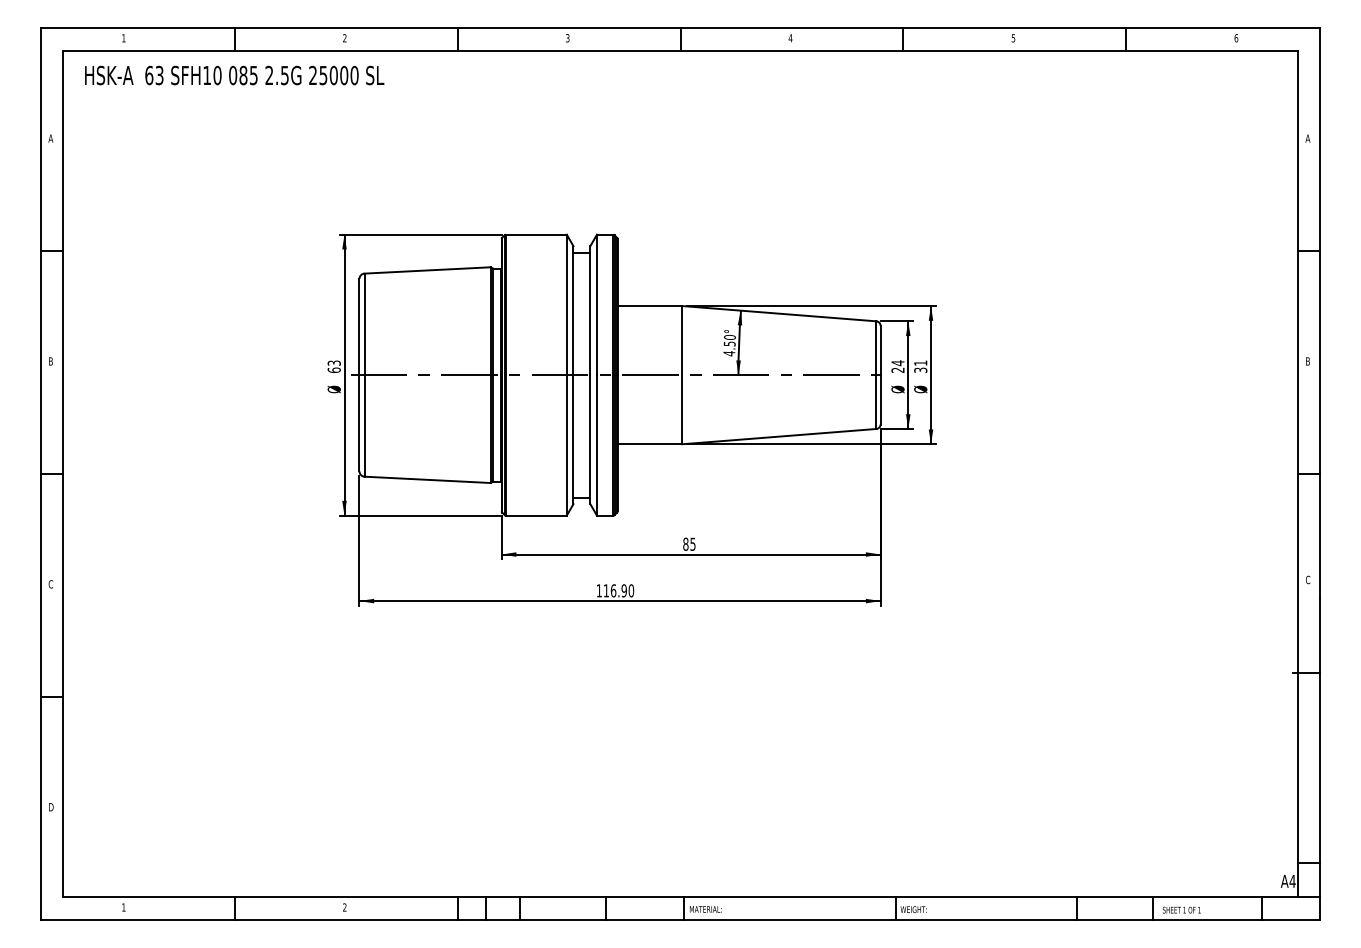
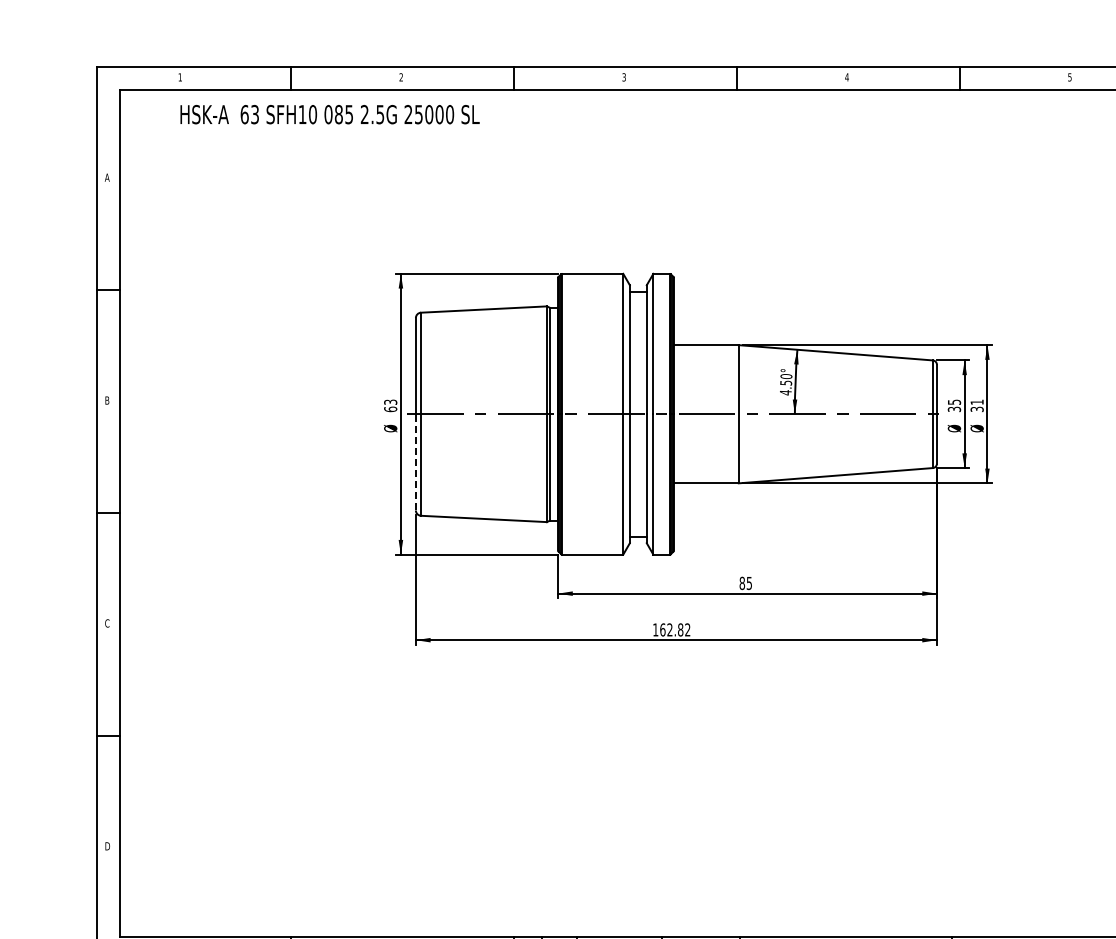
text: (234, 75) -> (329, 114), moved
text: (897, 366) -> (953, 405), 24 -> 35
line: (359, 422) -> (415, 461), solid -> dashed
text: (618, 590) -> (674, 629), 116.90 -> 162.82

